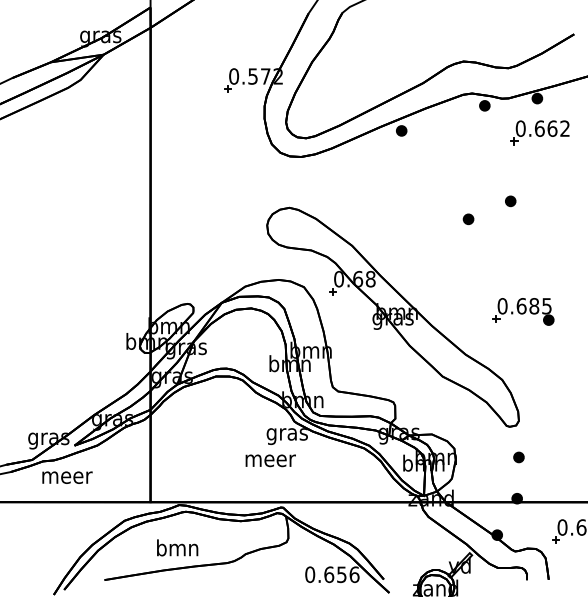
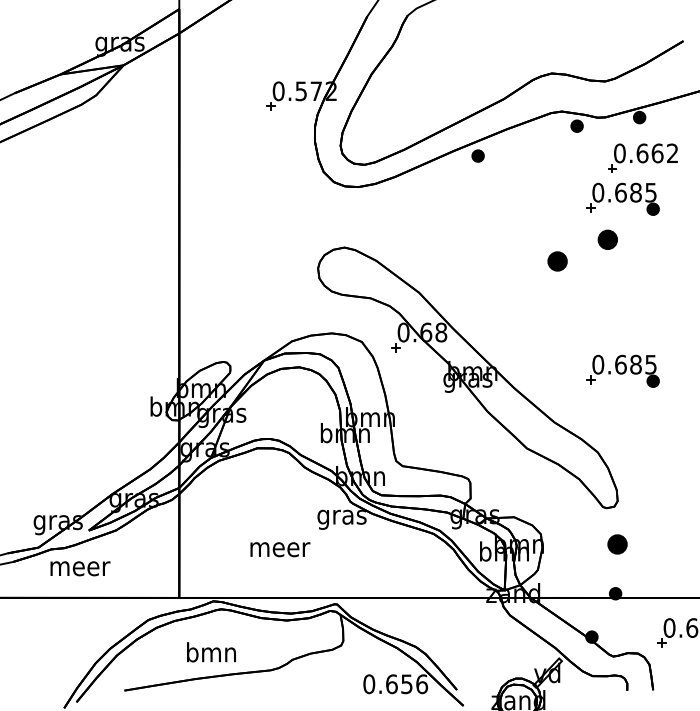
part: (522, 166) -> (622, 198), added
part: (510, 201) -> (607, 239), size x1.6
part: (468, 218) -> (557, 260), size x1.6
part: (518, 457) -> (617, 544), size x1.6
text: (270, 460) -> (280, 549), moved

